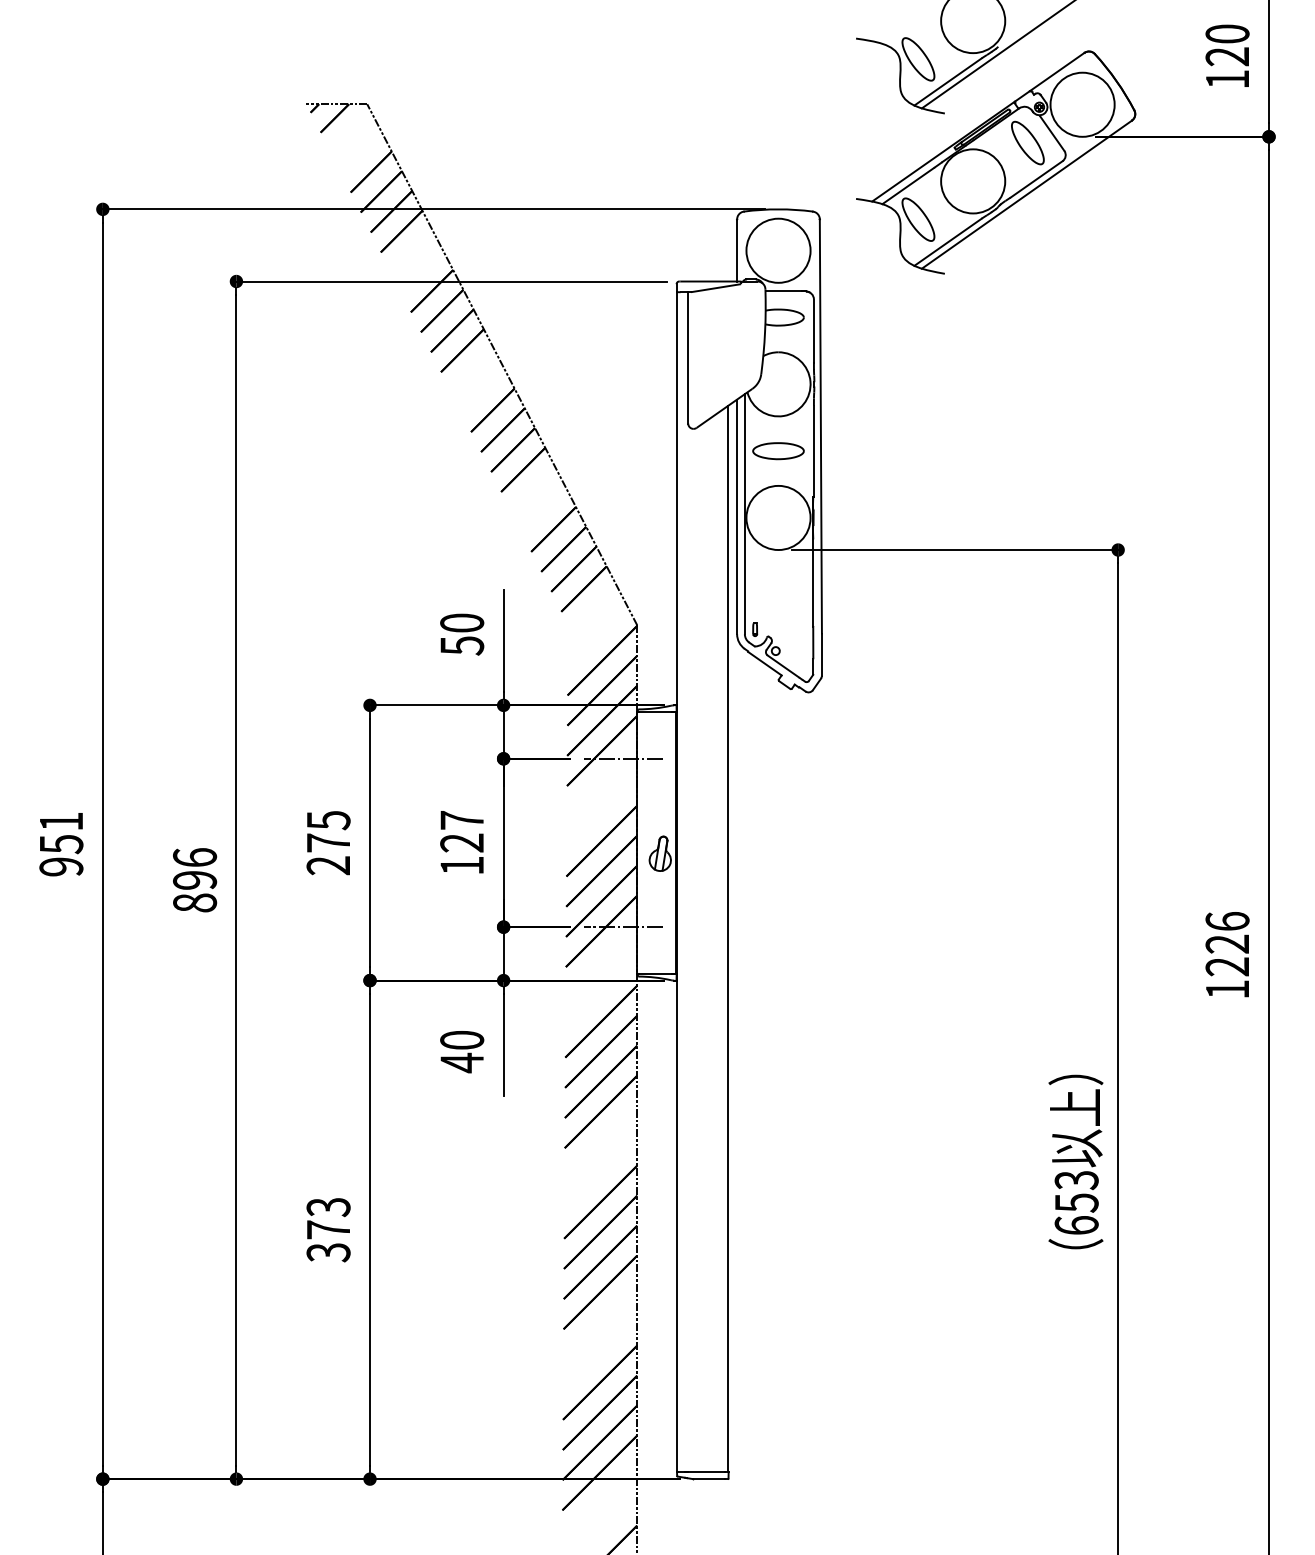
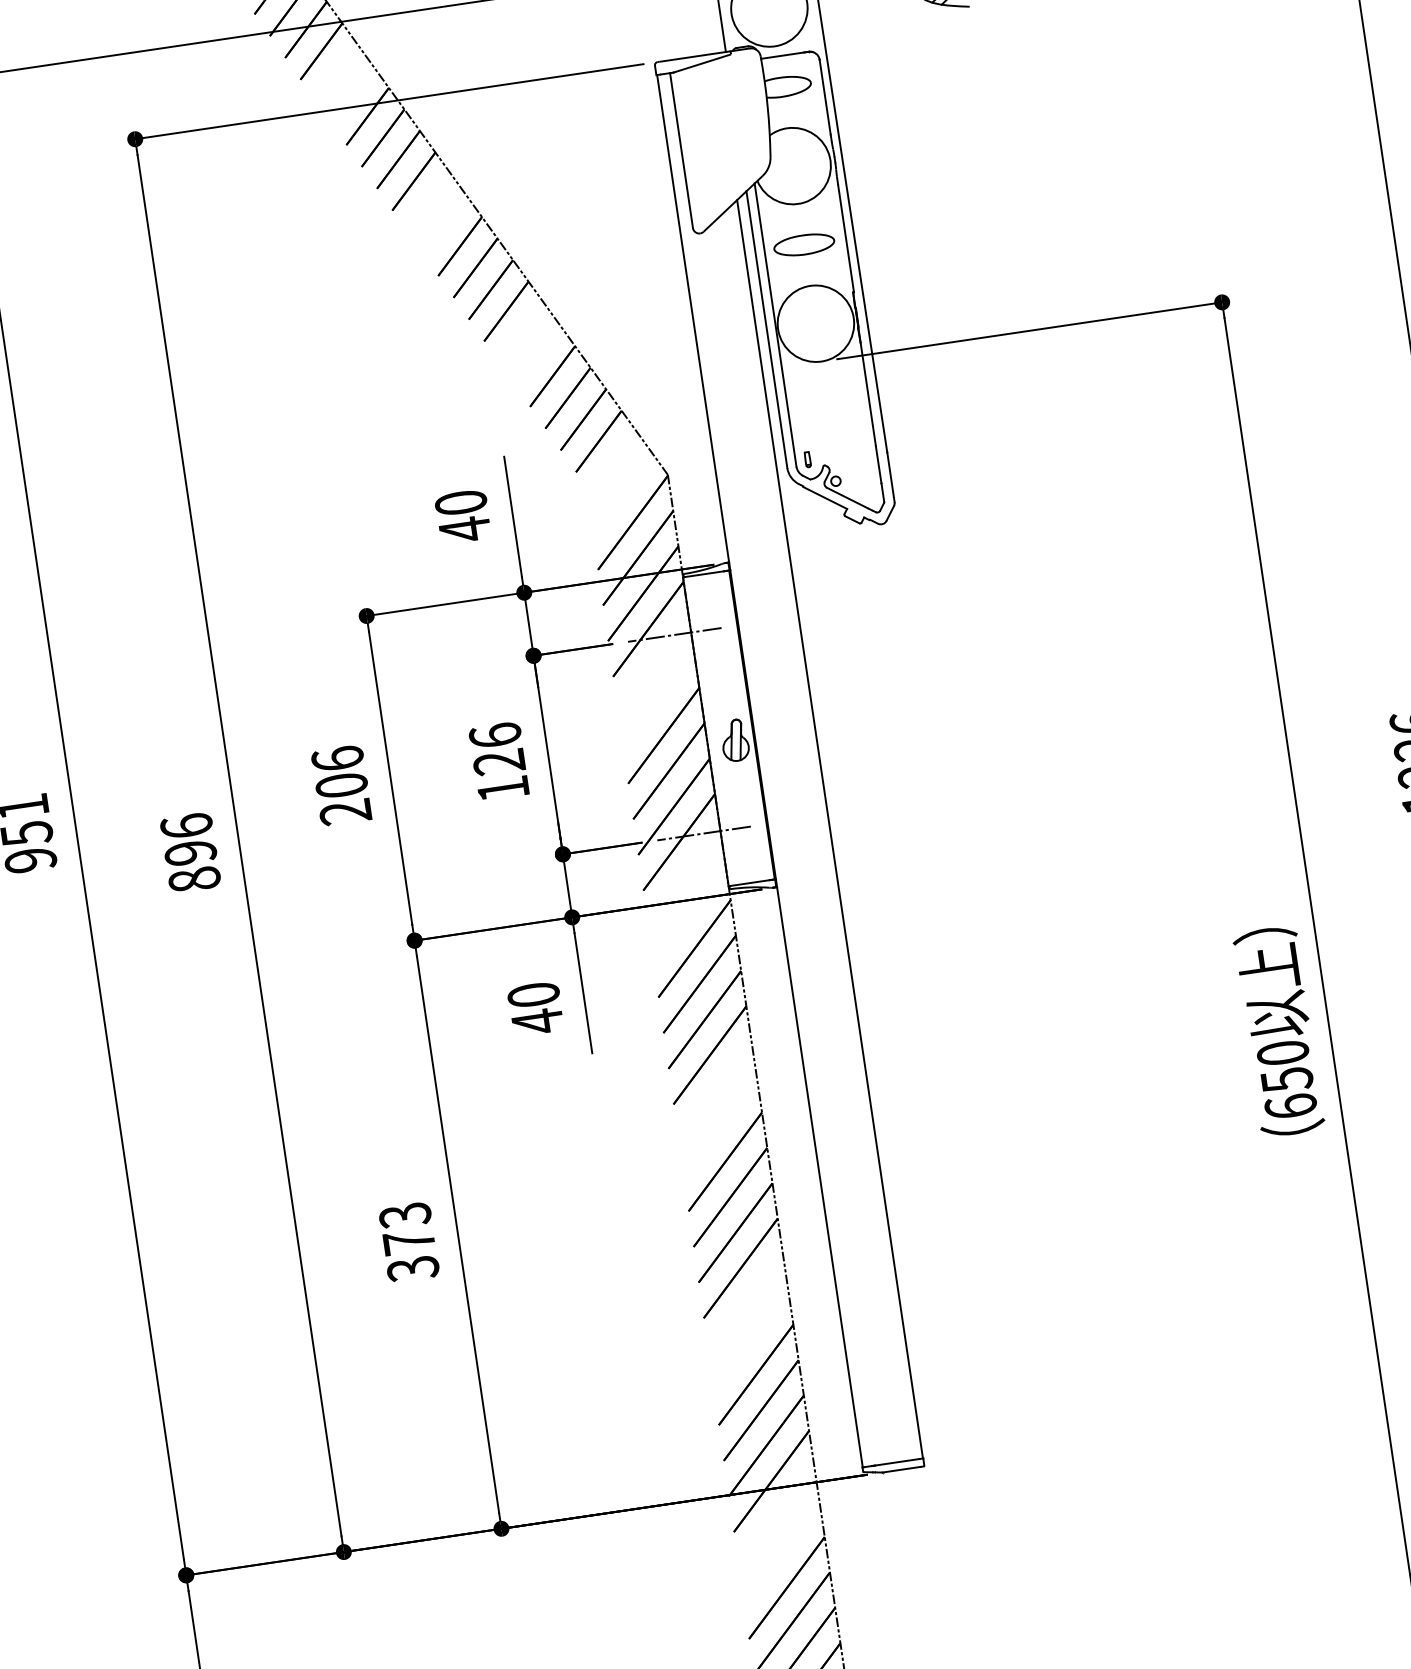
text: (462, 645) -> (465, 529), 50 -> 40
text: (462, 819) -> (495, 734), 127 -> 126
text: (328, 831) -> (339, 772), 275 -> 206
text: (1076, 1180) -> (1282, 1053), 653 -> 650

